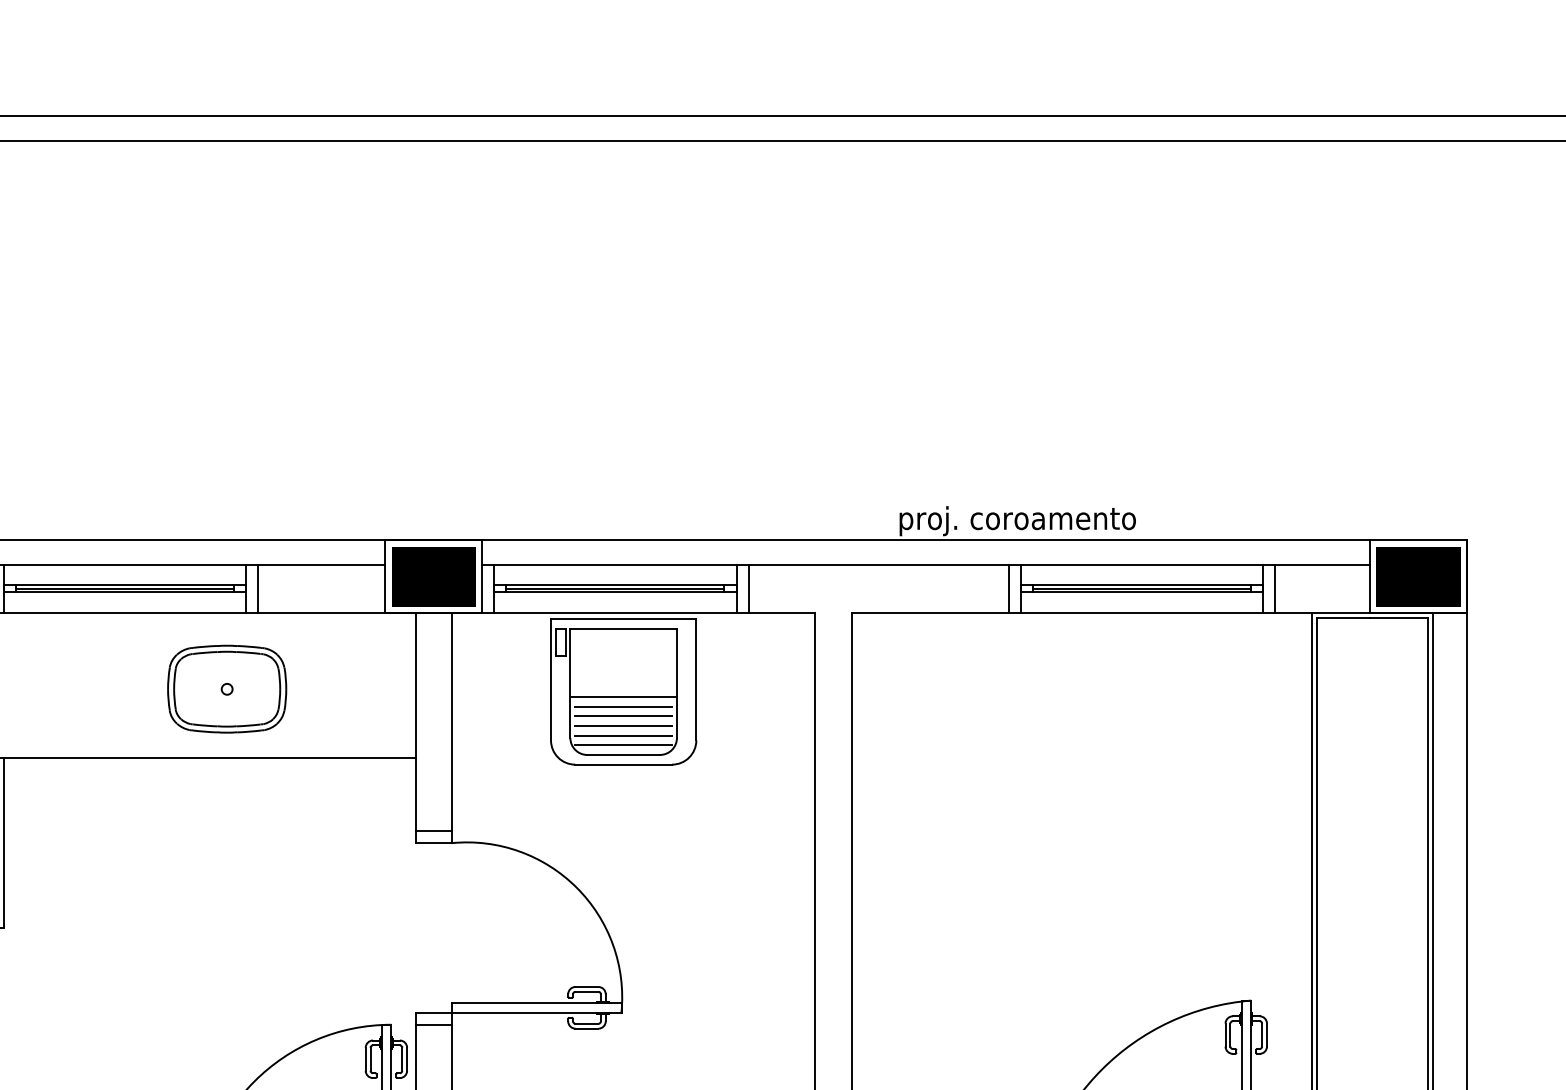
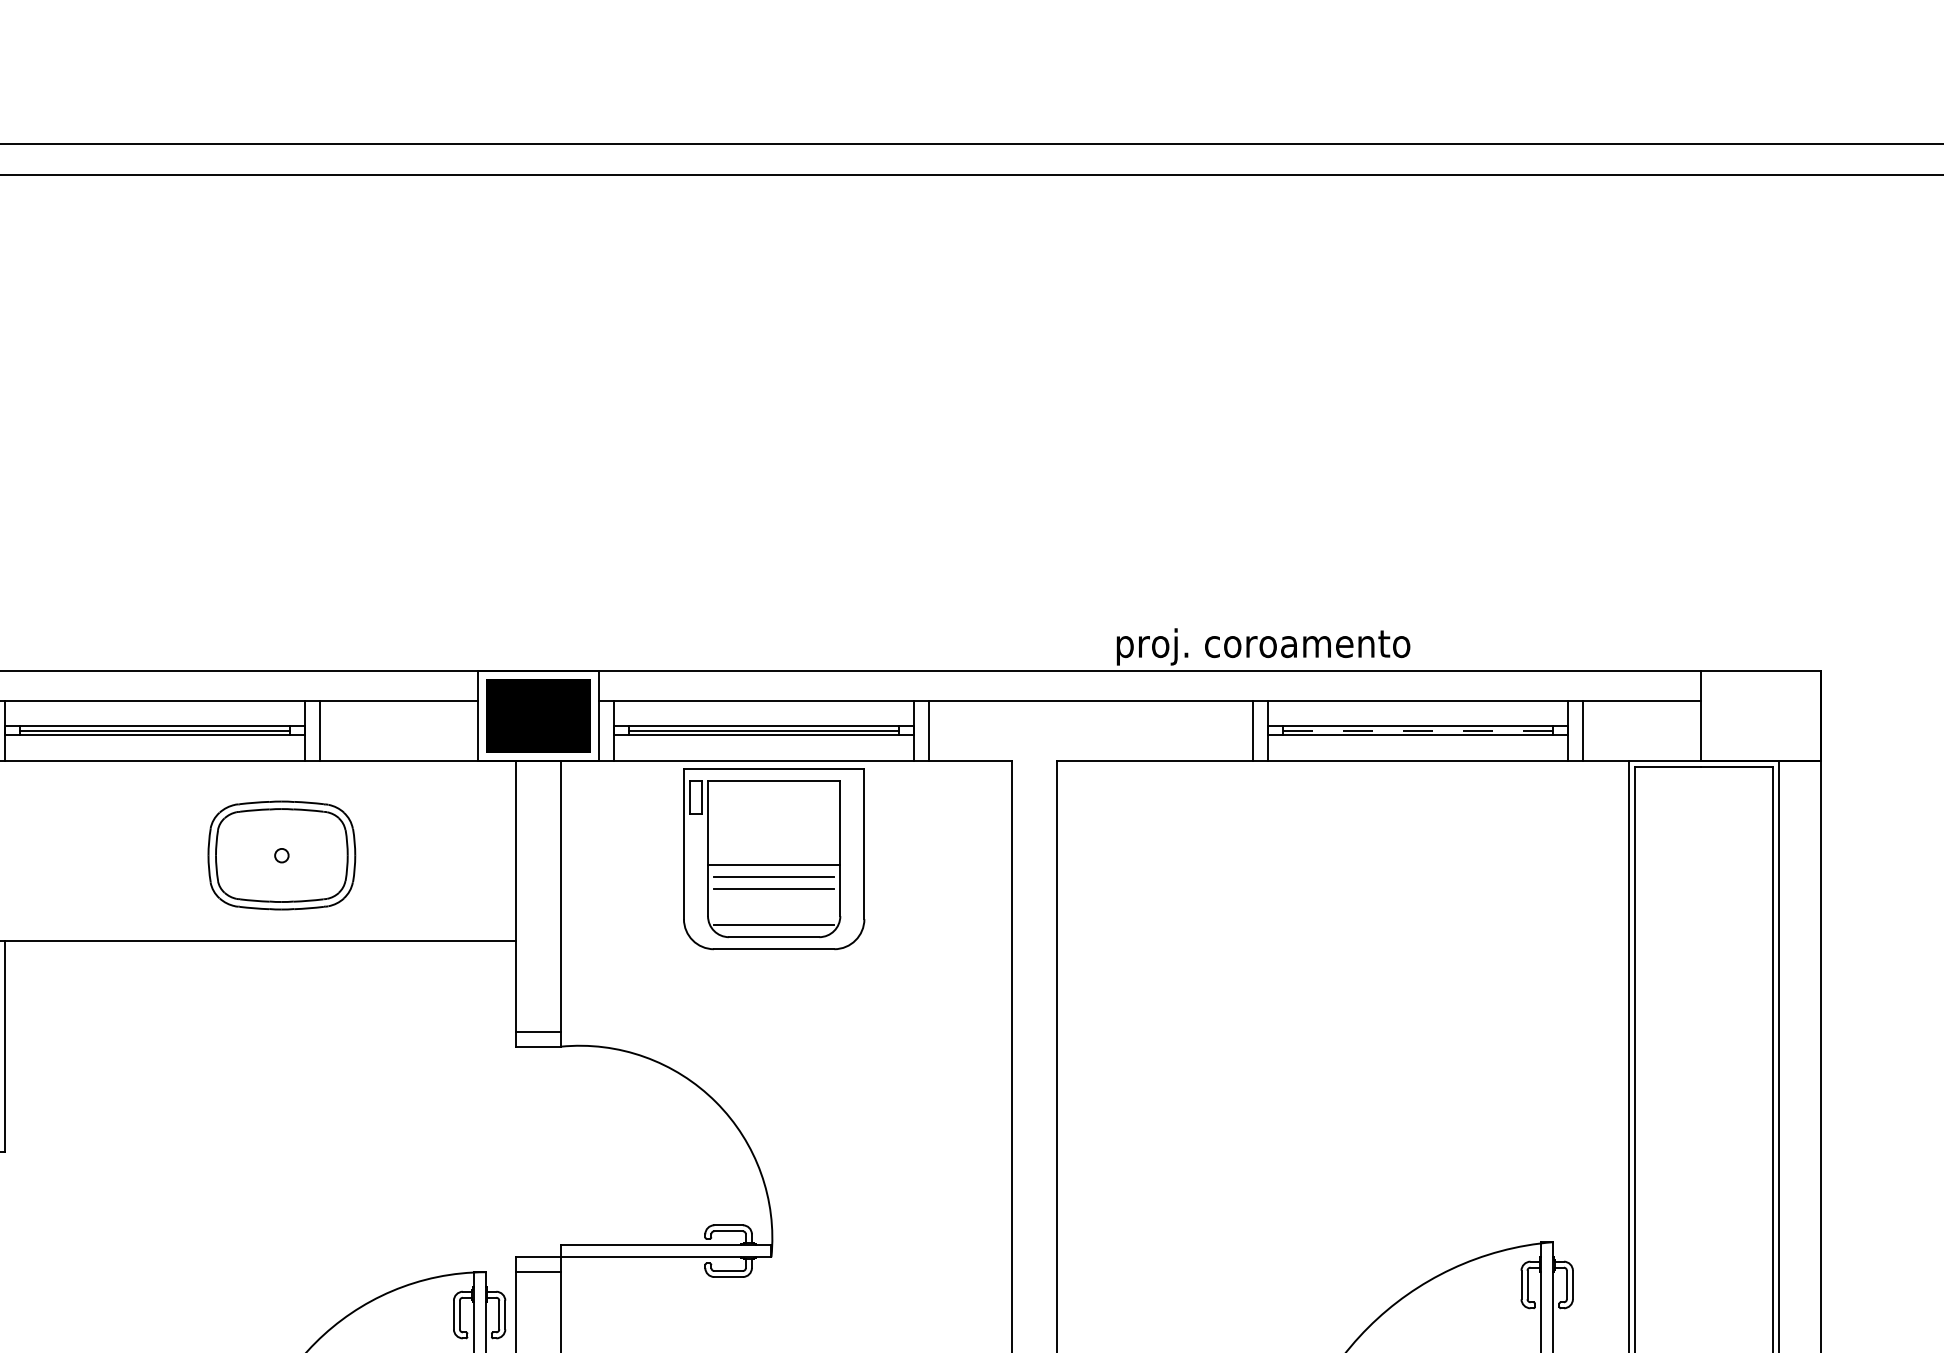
part: (1418, 576) -> (1760, 715), removed
line: (1142, 588) -> (1418, 730), solid -> dashed
line: (623, 726) -> (774, 901), removed
line: (623, 735) -> (774, 913), removed

